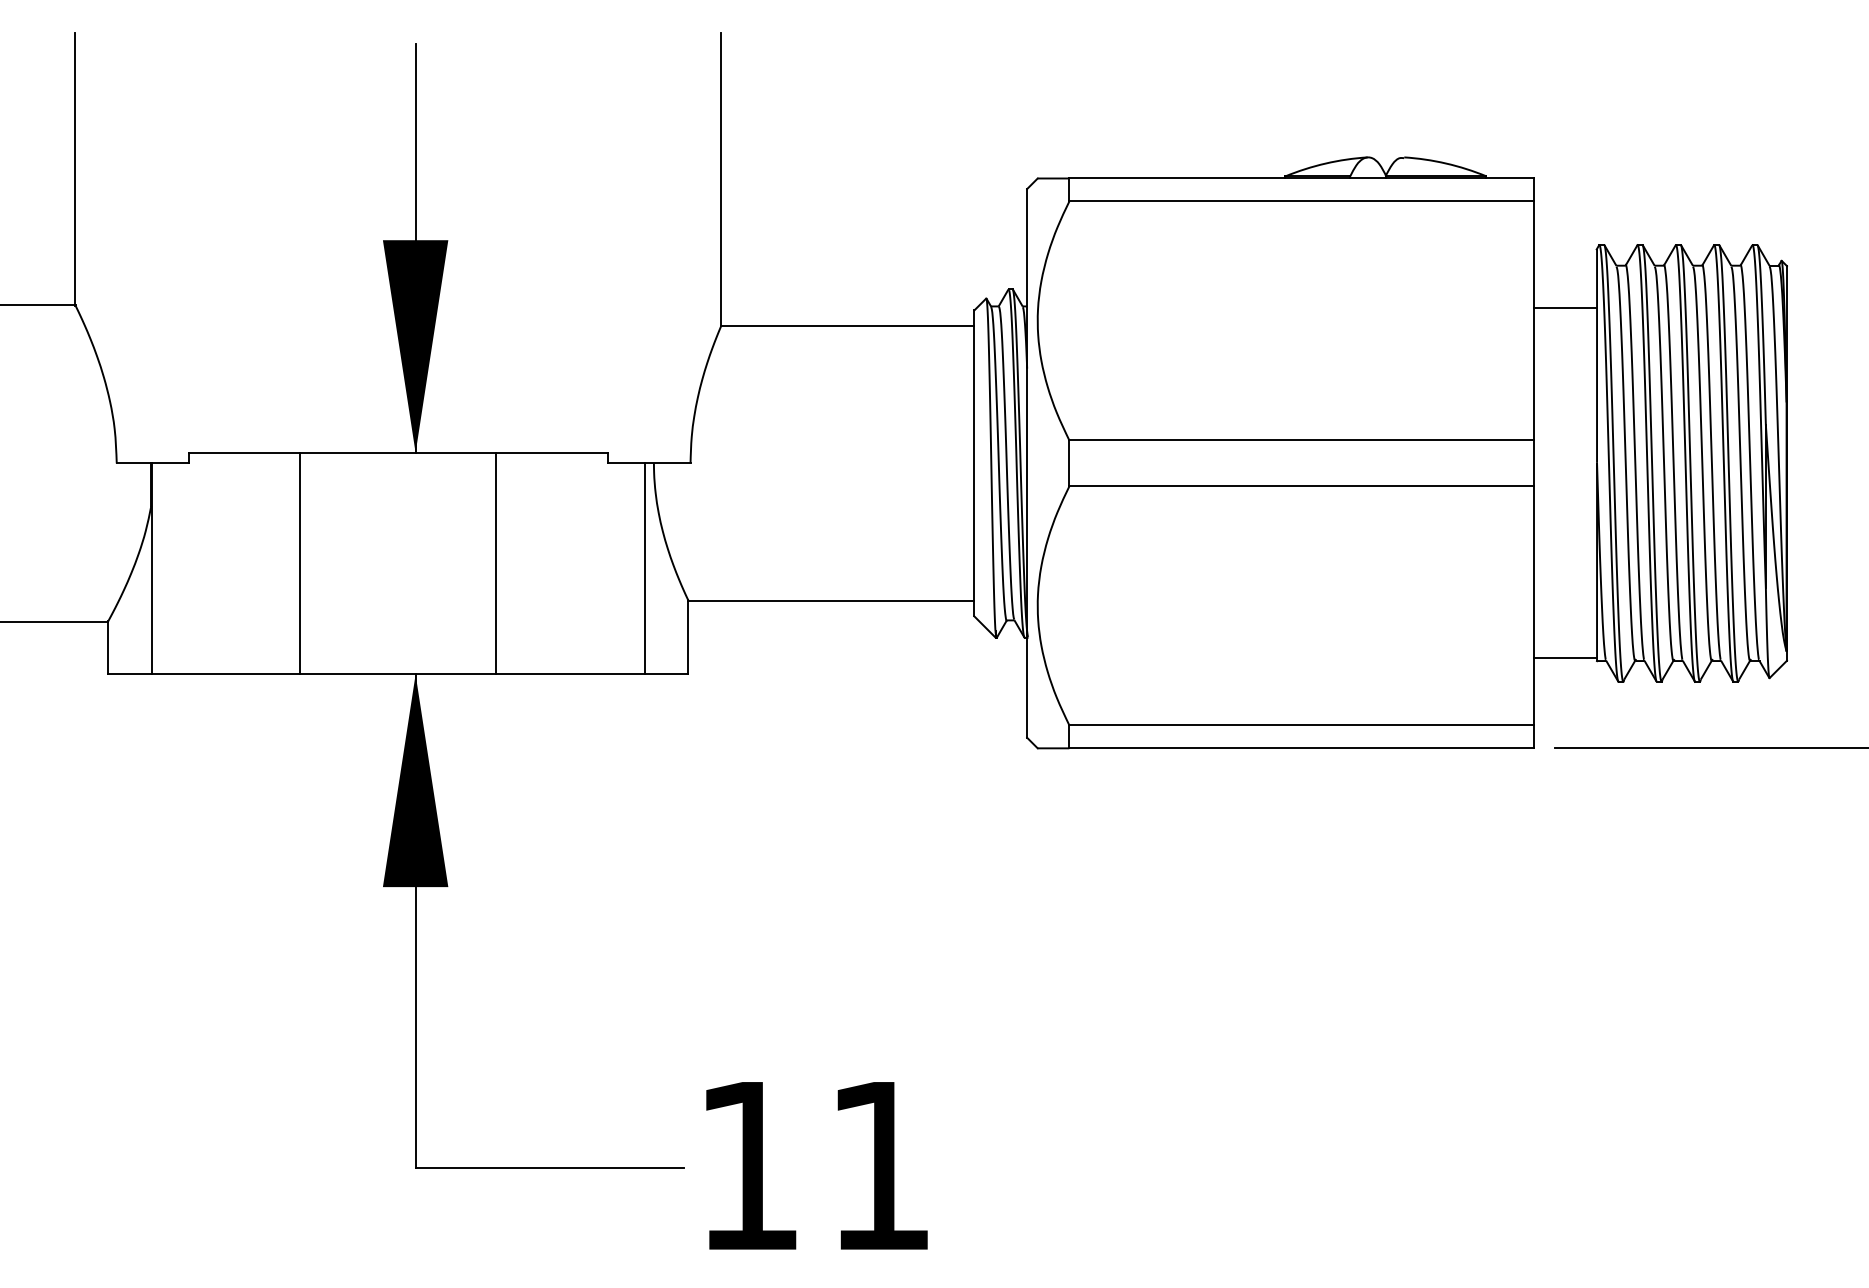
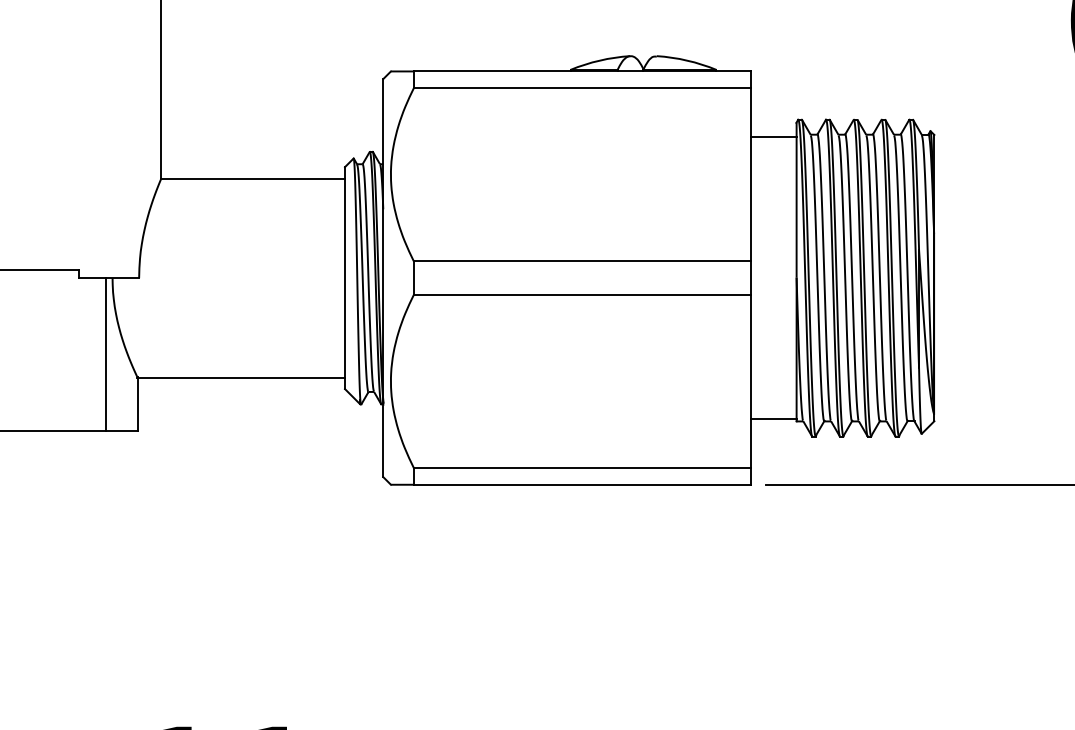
line: (1565, 308) -> (773, 137), moved

